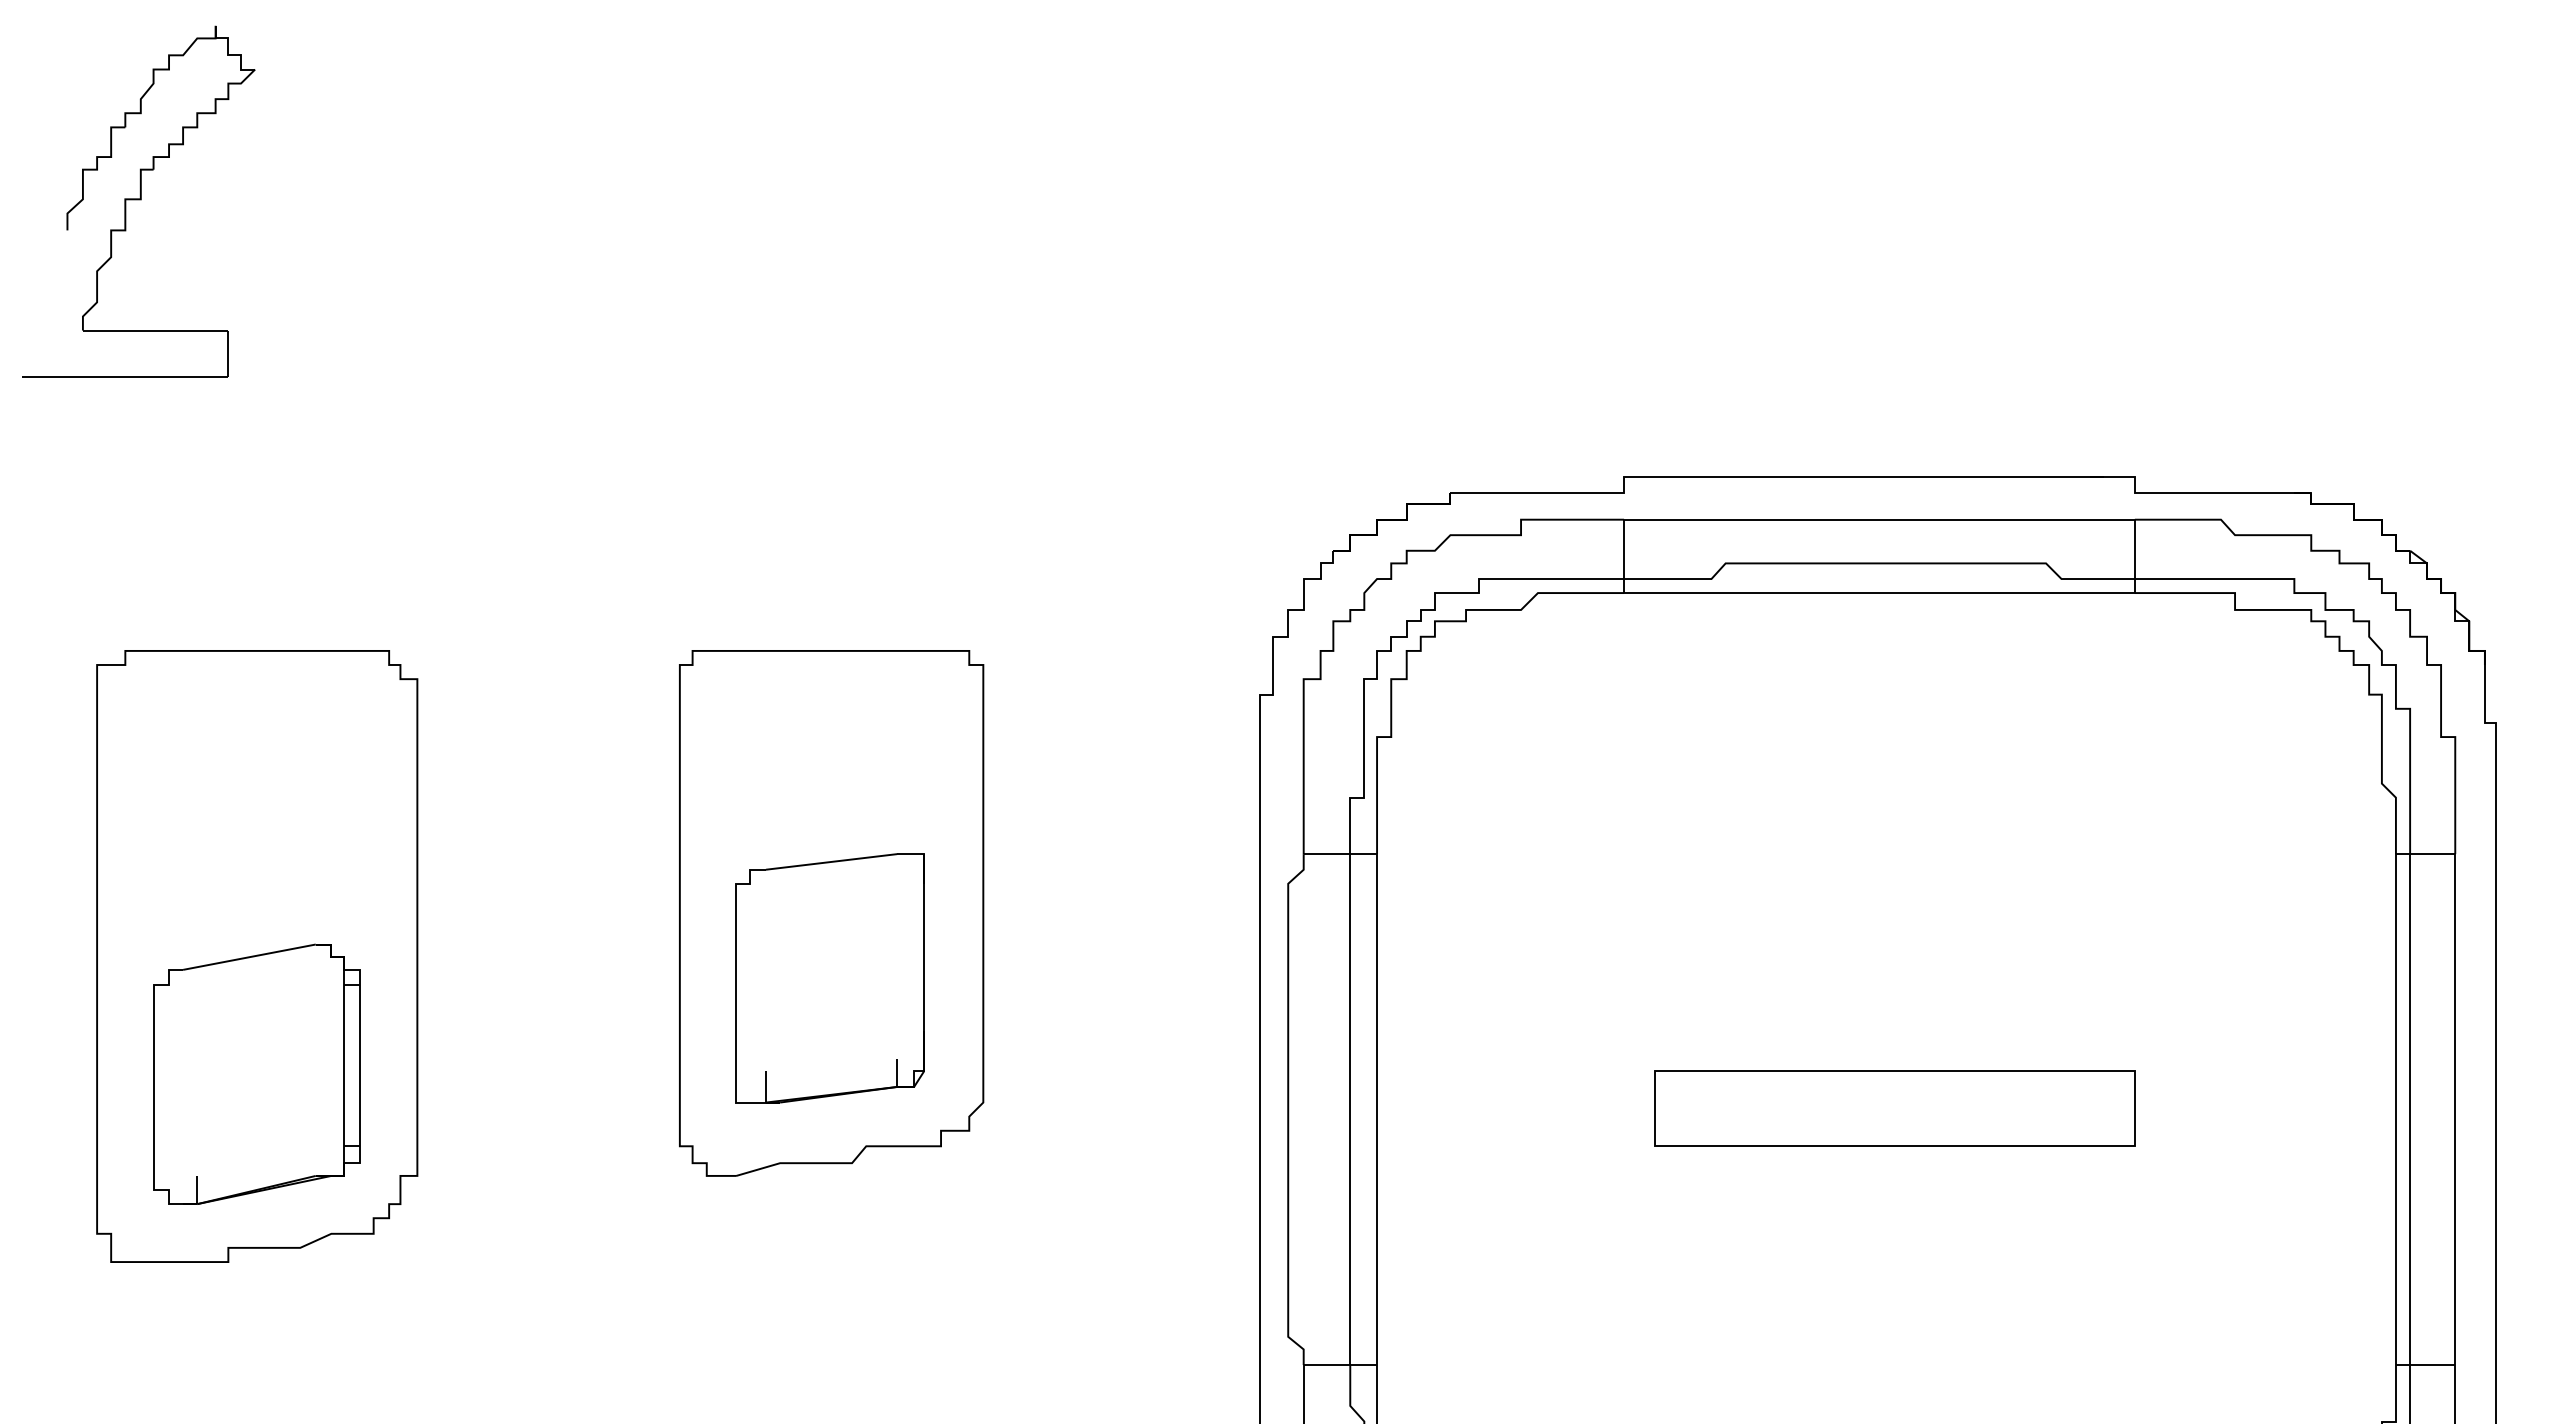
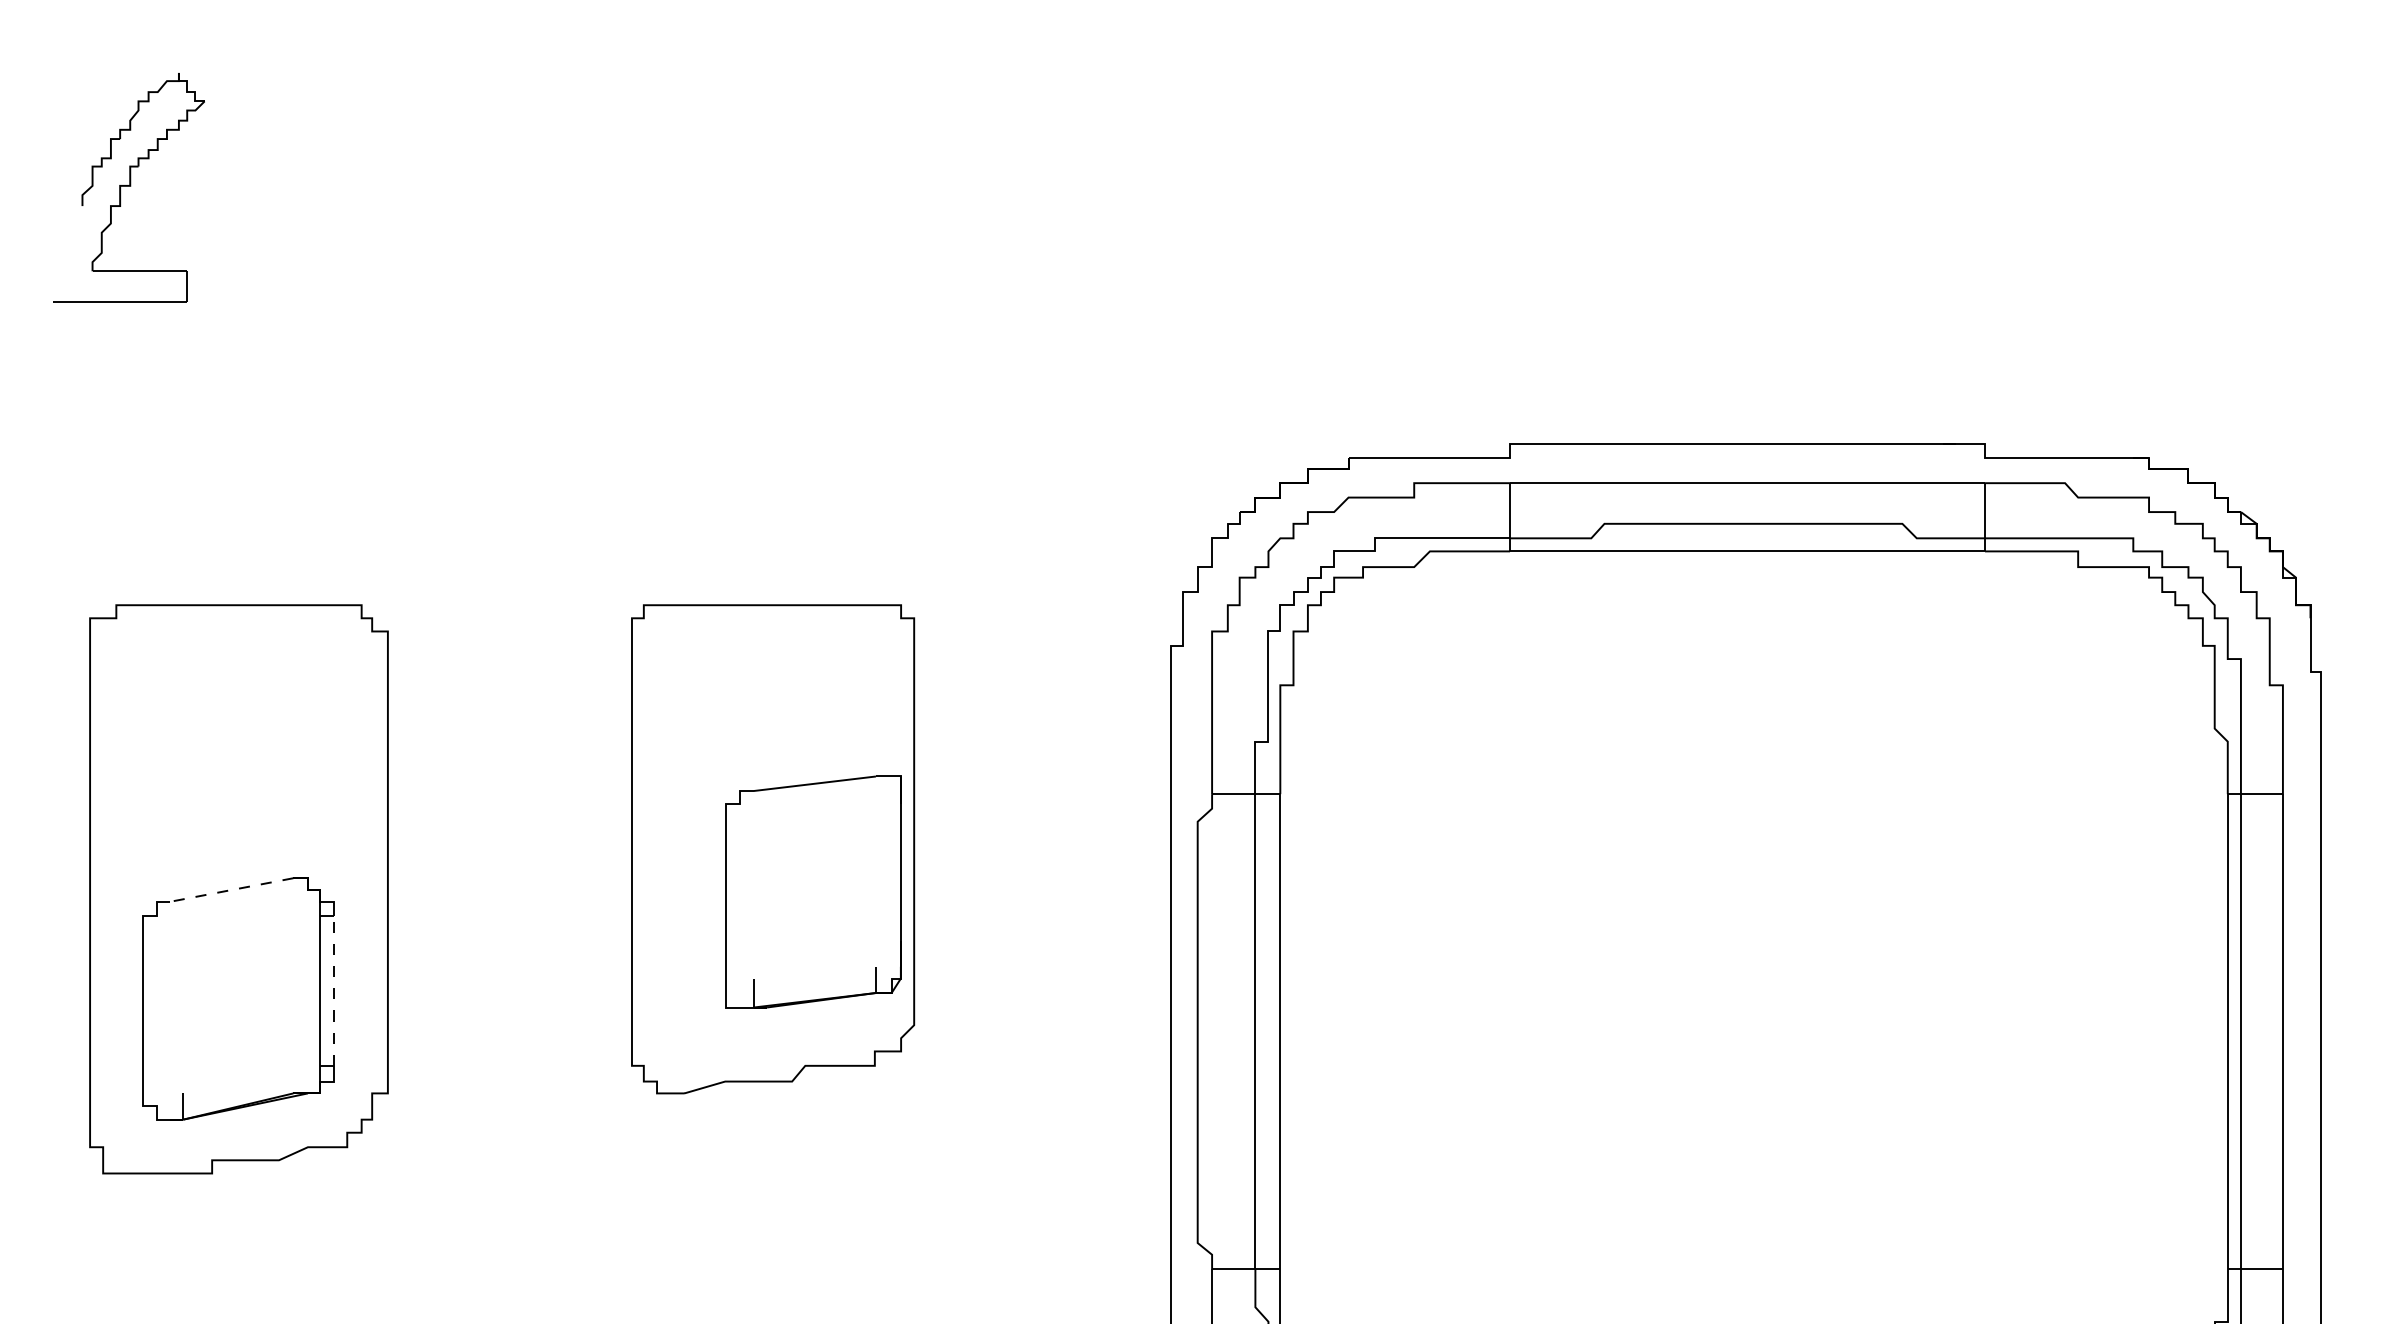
part: (138, 201) -> (128, 187), size x0.7
line: (249, 957) -> (231, 890), solid -> dashed
part: (829, 978) -> (812, 892), moved
line: (359, 1065) -> (334, 990), solid -> dashed
part: (1894, 1108) -> (1761, 1030), removed

